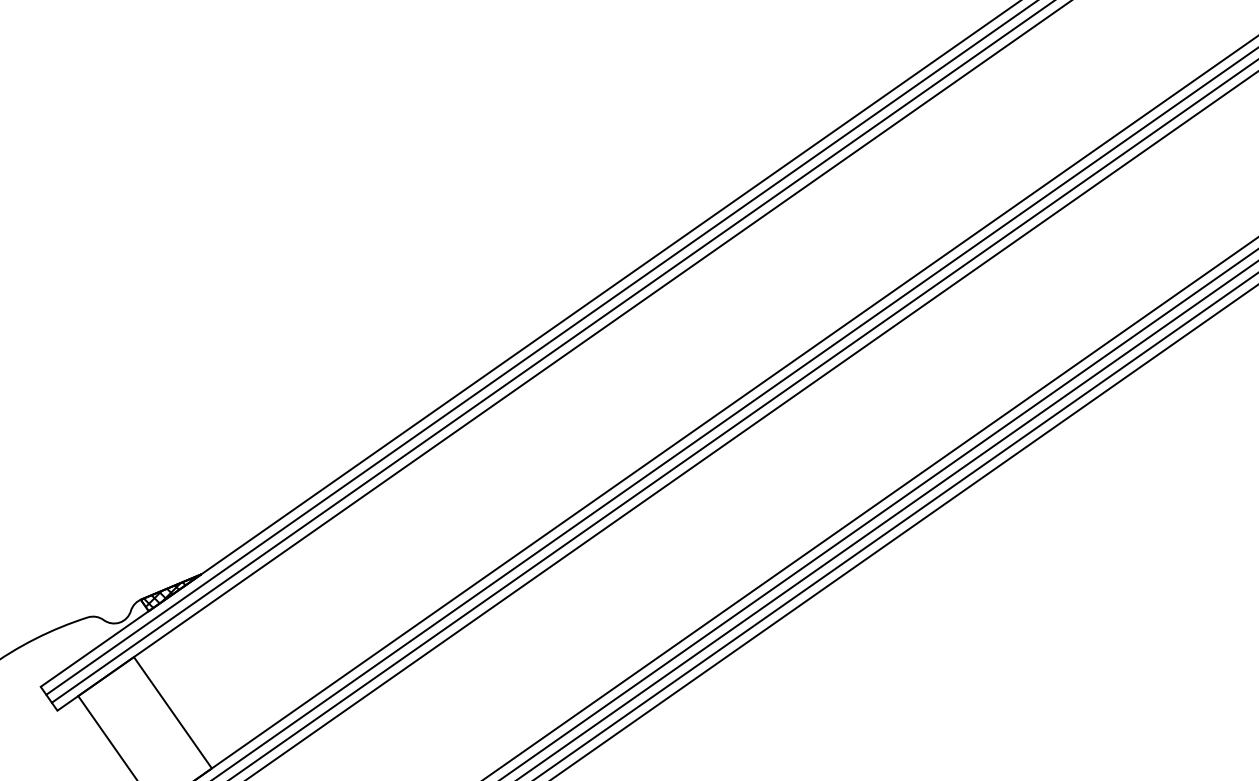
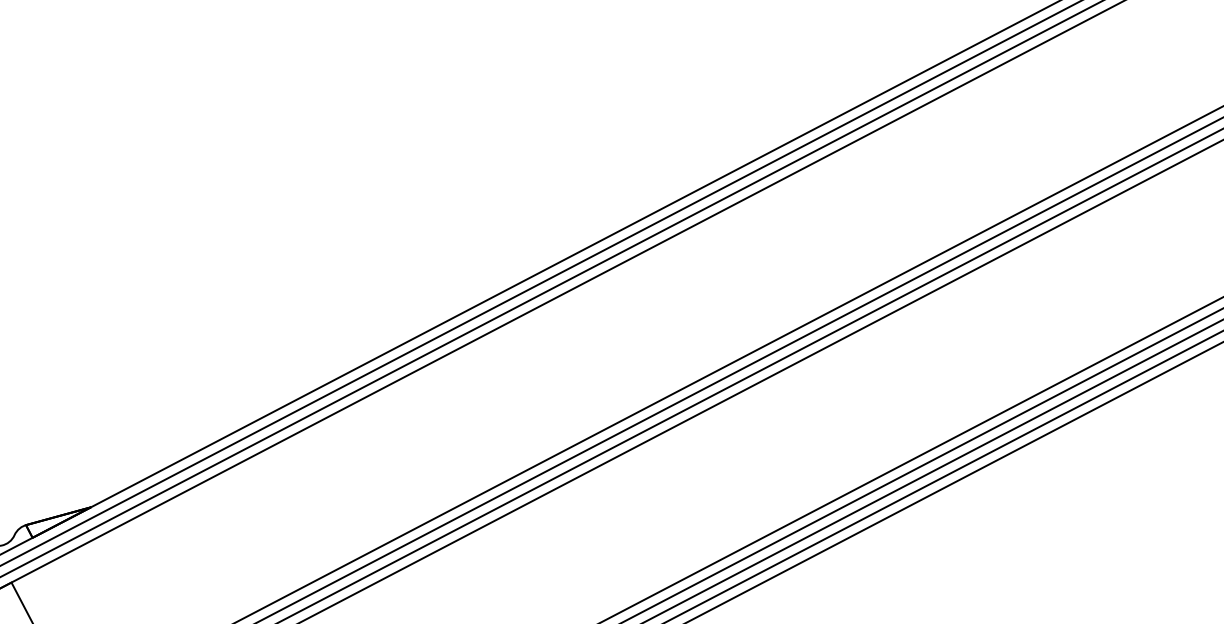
hatch: (170, 591) -> (57, 520), removed

